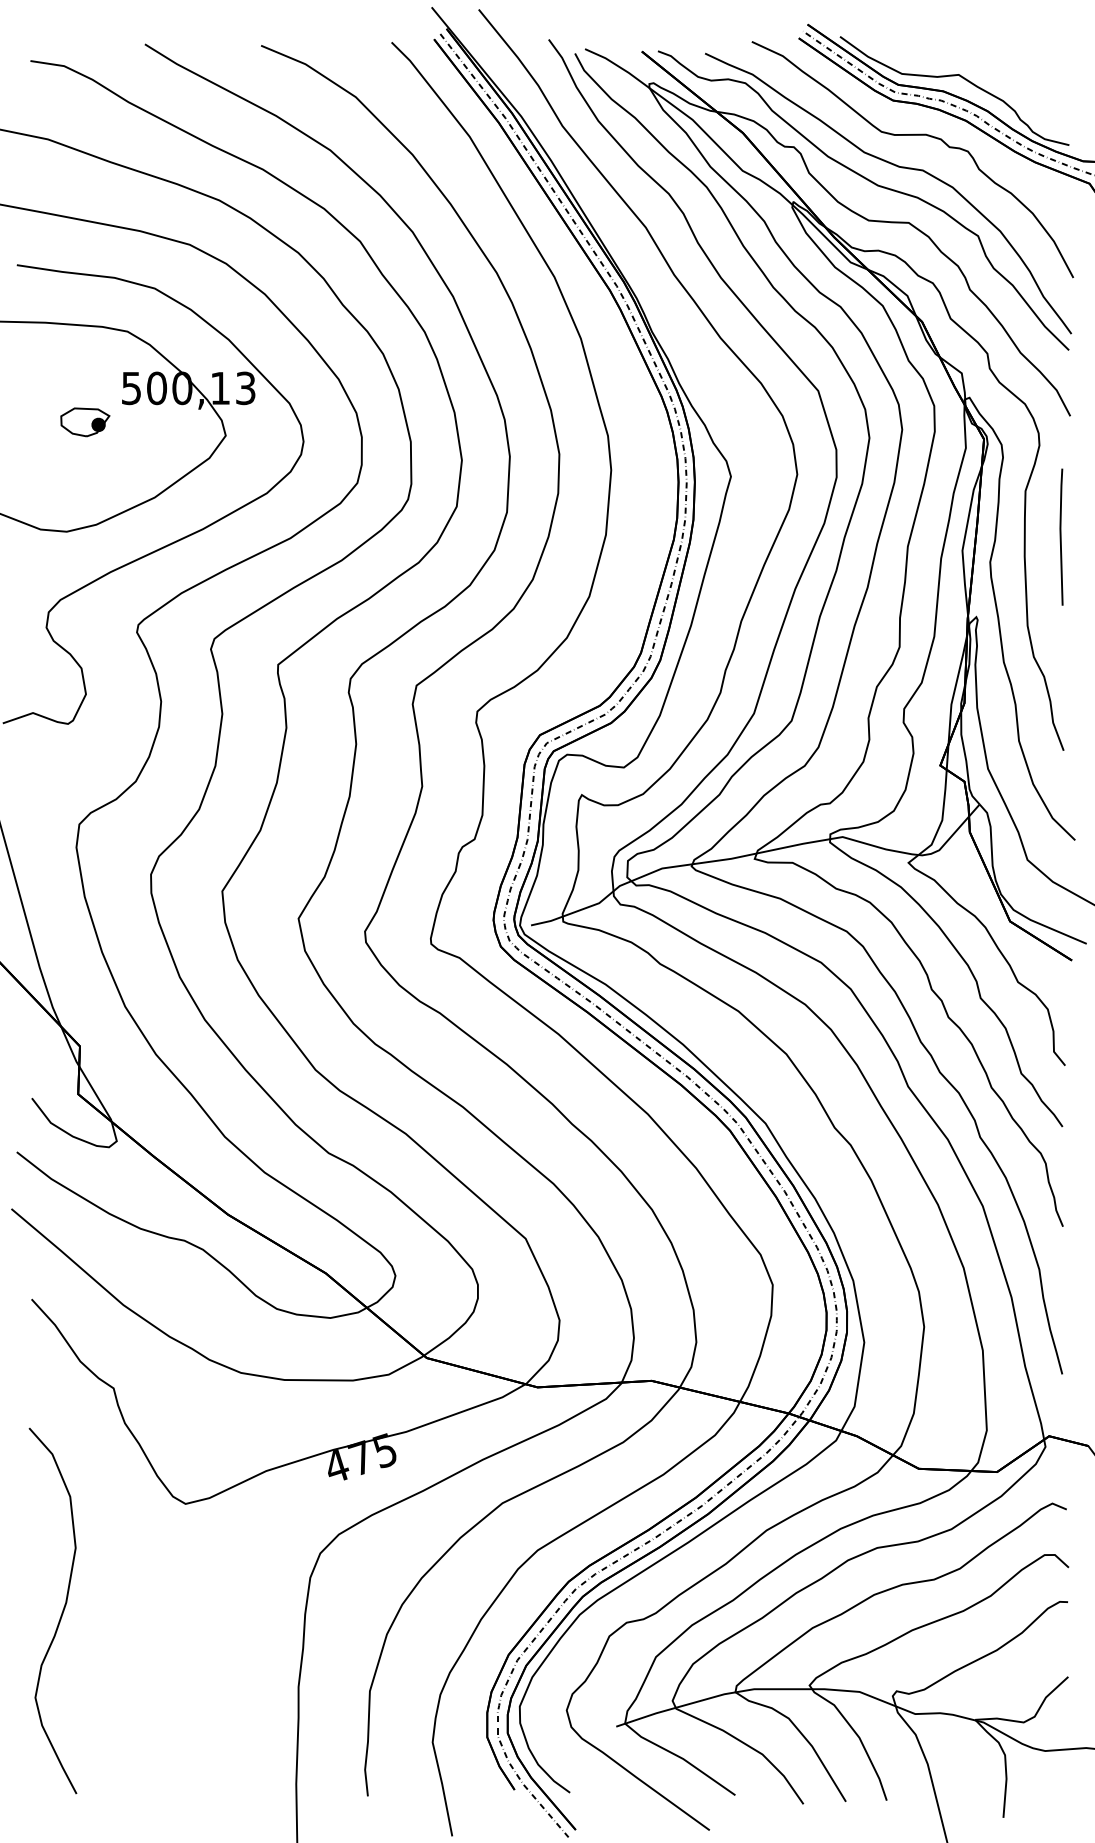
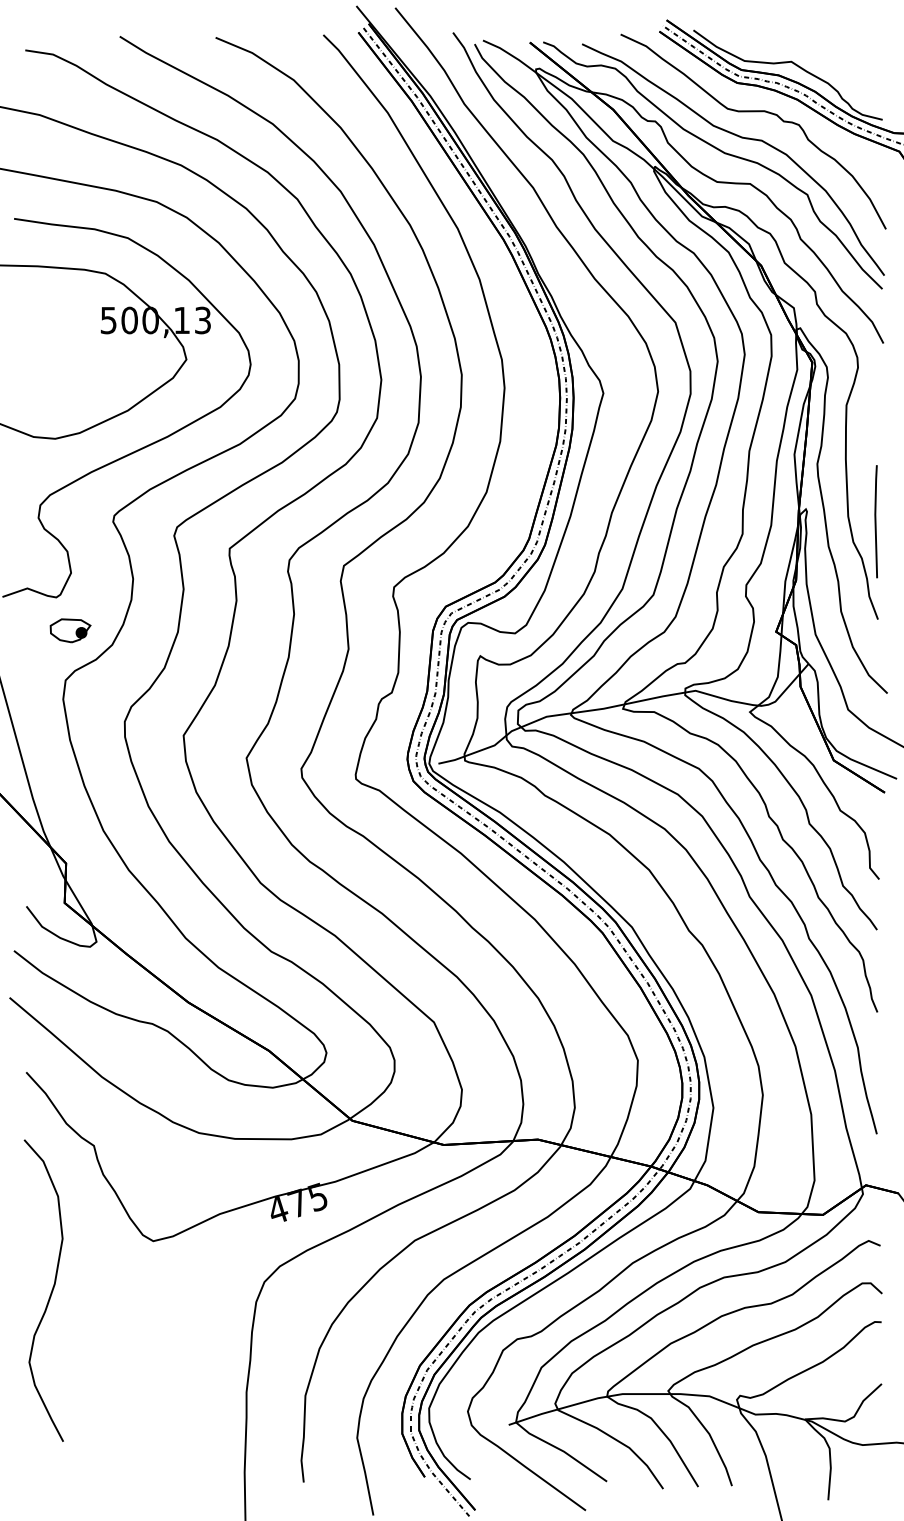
part: (85, 422) -> (70, 630), moved
line: (1061, 536) -> (876, 521), moved
curve: (61, 1612) -> (50, 1291), moved

